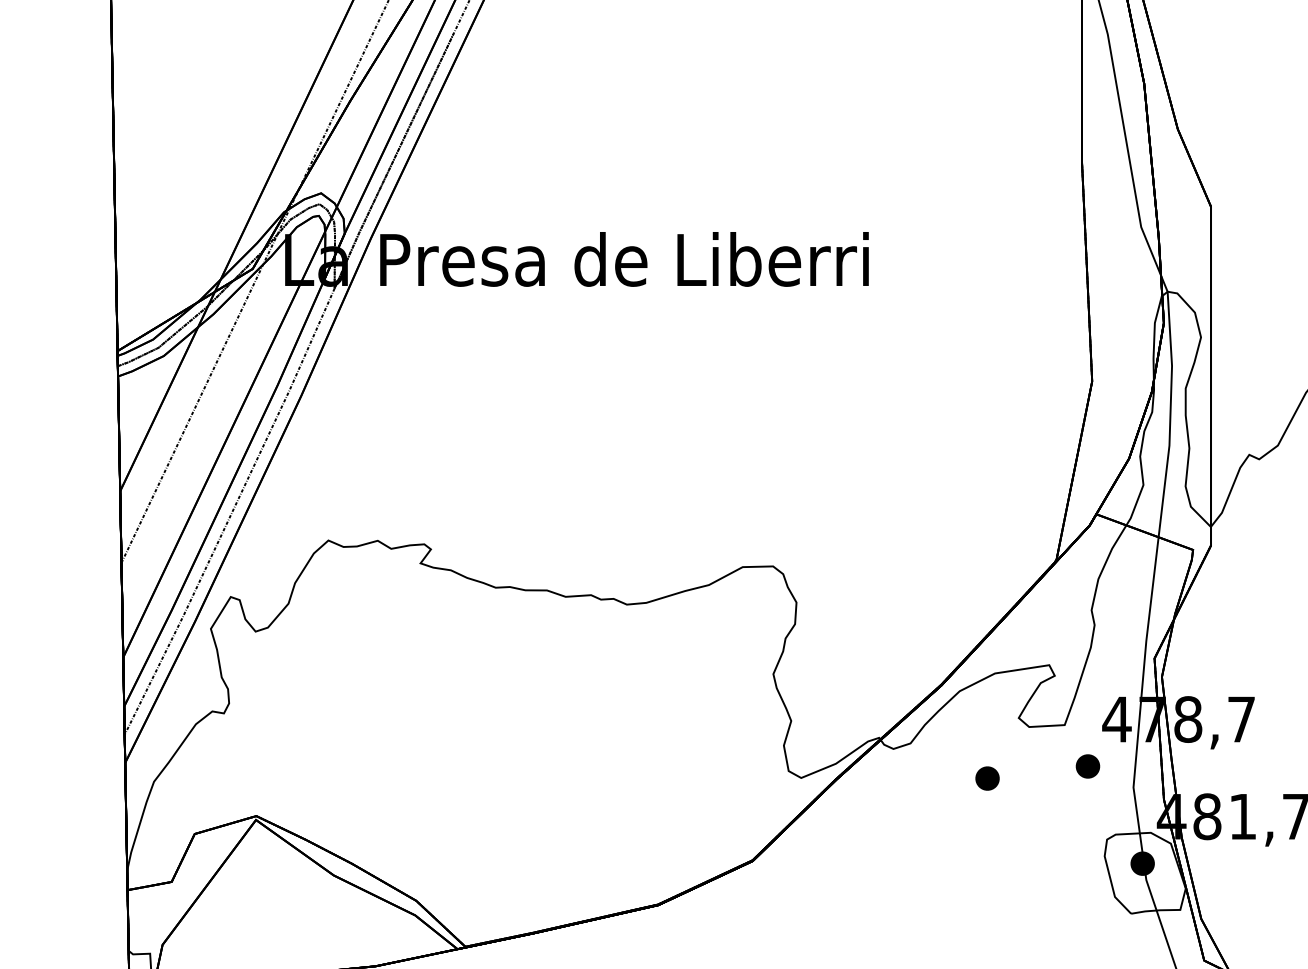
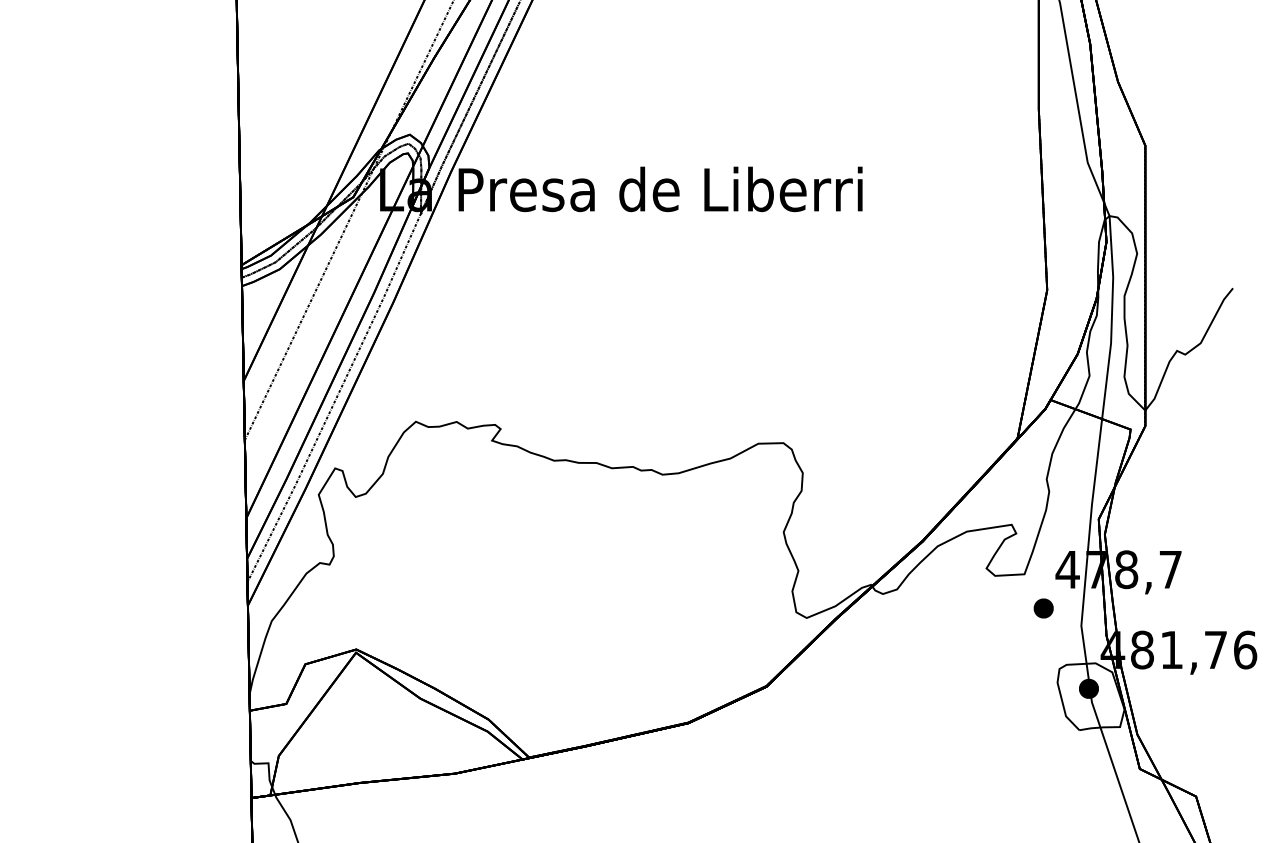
part: (987, 778) -> (960, 618), removed

